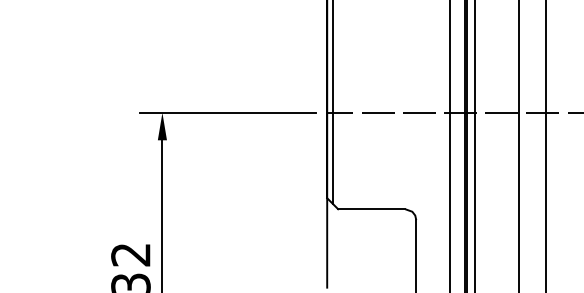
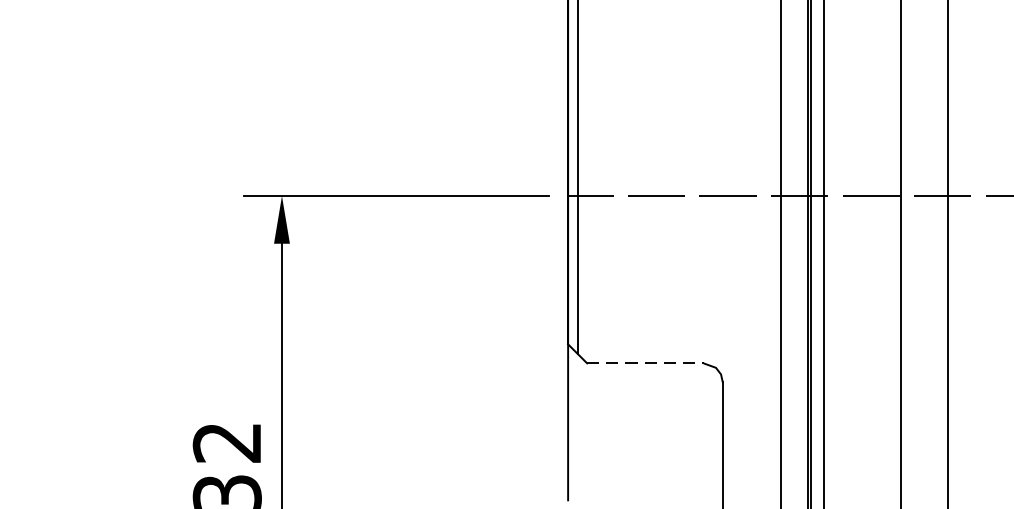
line: (371, 209) -> (645, 363), solid -> dashed

